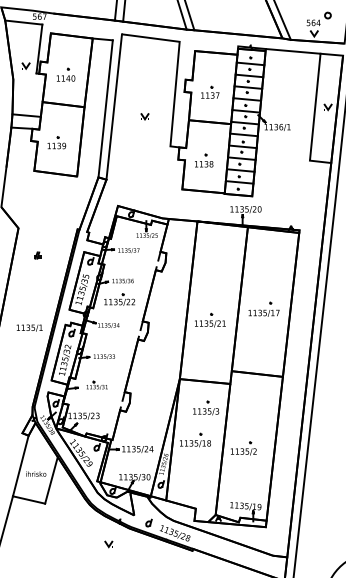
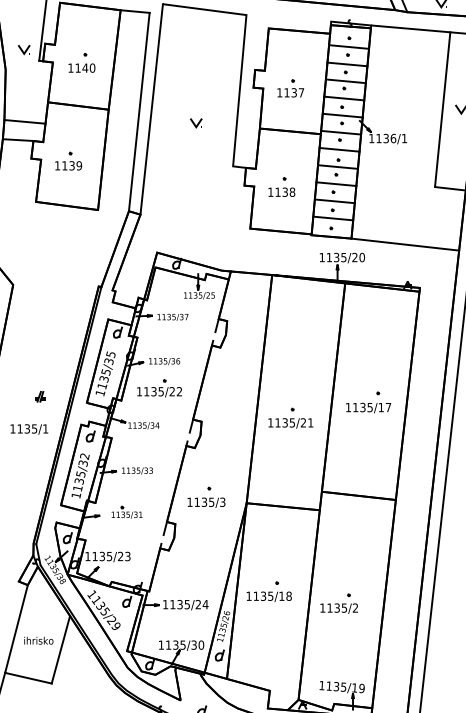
line: (289, 200) -> (405, 244), added
part: (37, 255) -> (40, 396), moved
part: (206, 407) -> (207, 496), moved

